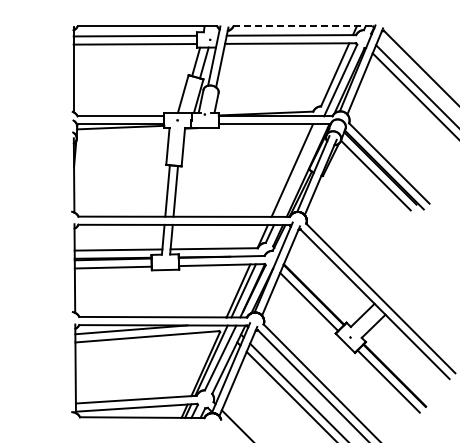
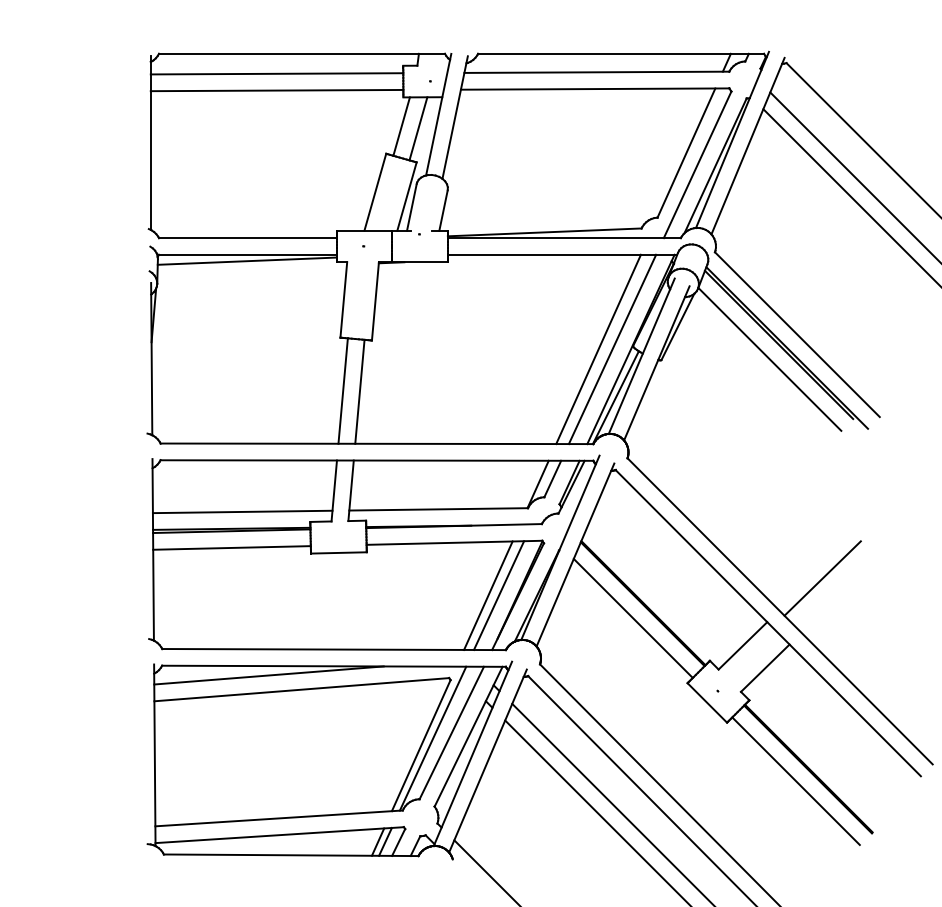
line: (303, 26) -> (621, 54), dashed -> solid
line: (298, 170) -> (611, 349), added
line: (401, 282) -> (822, 578), added

